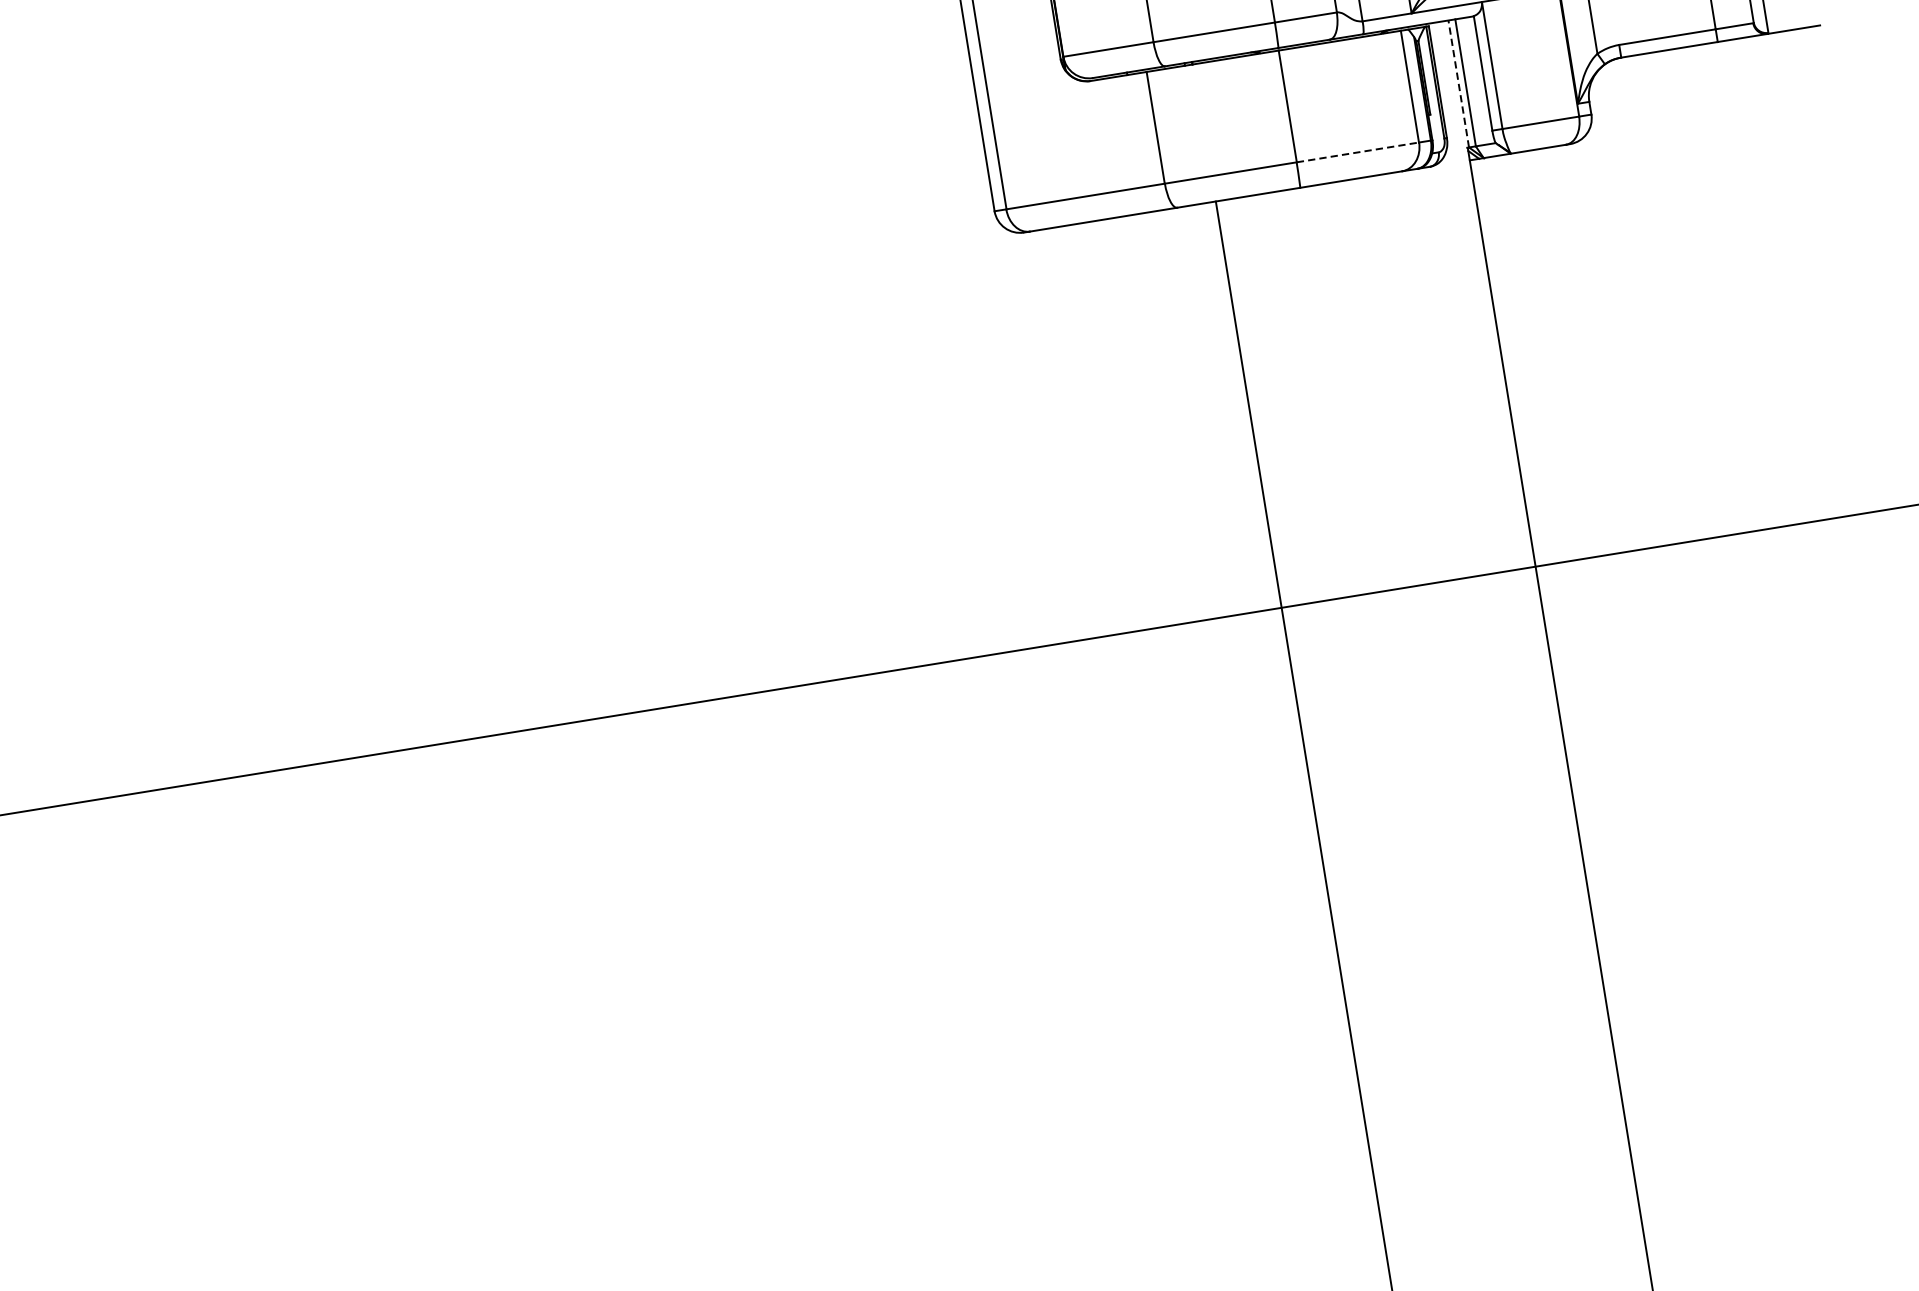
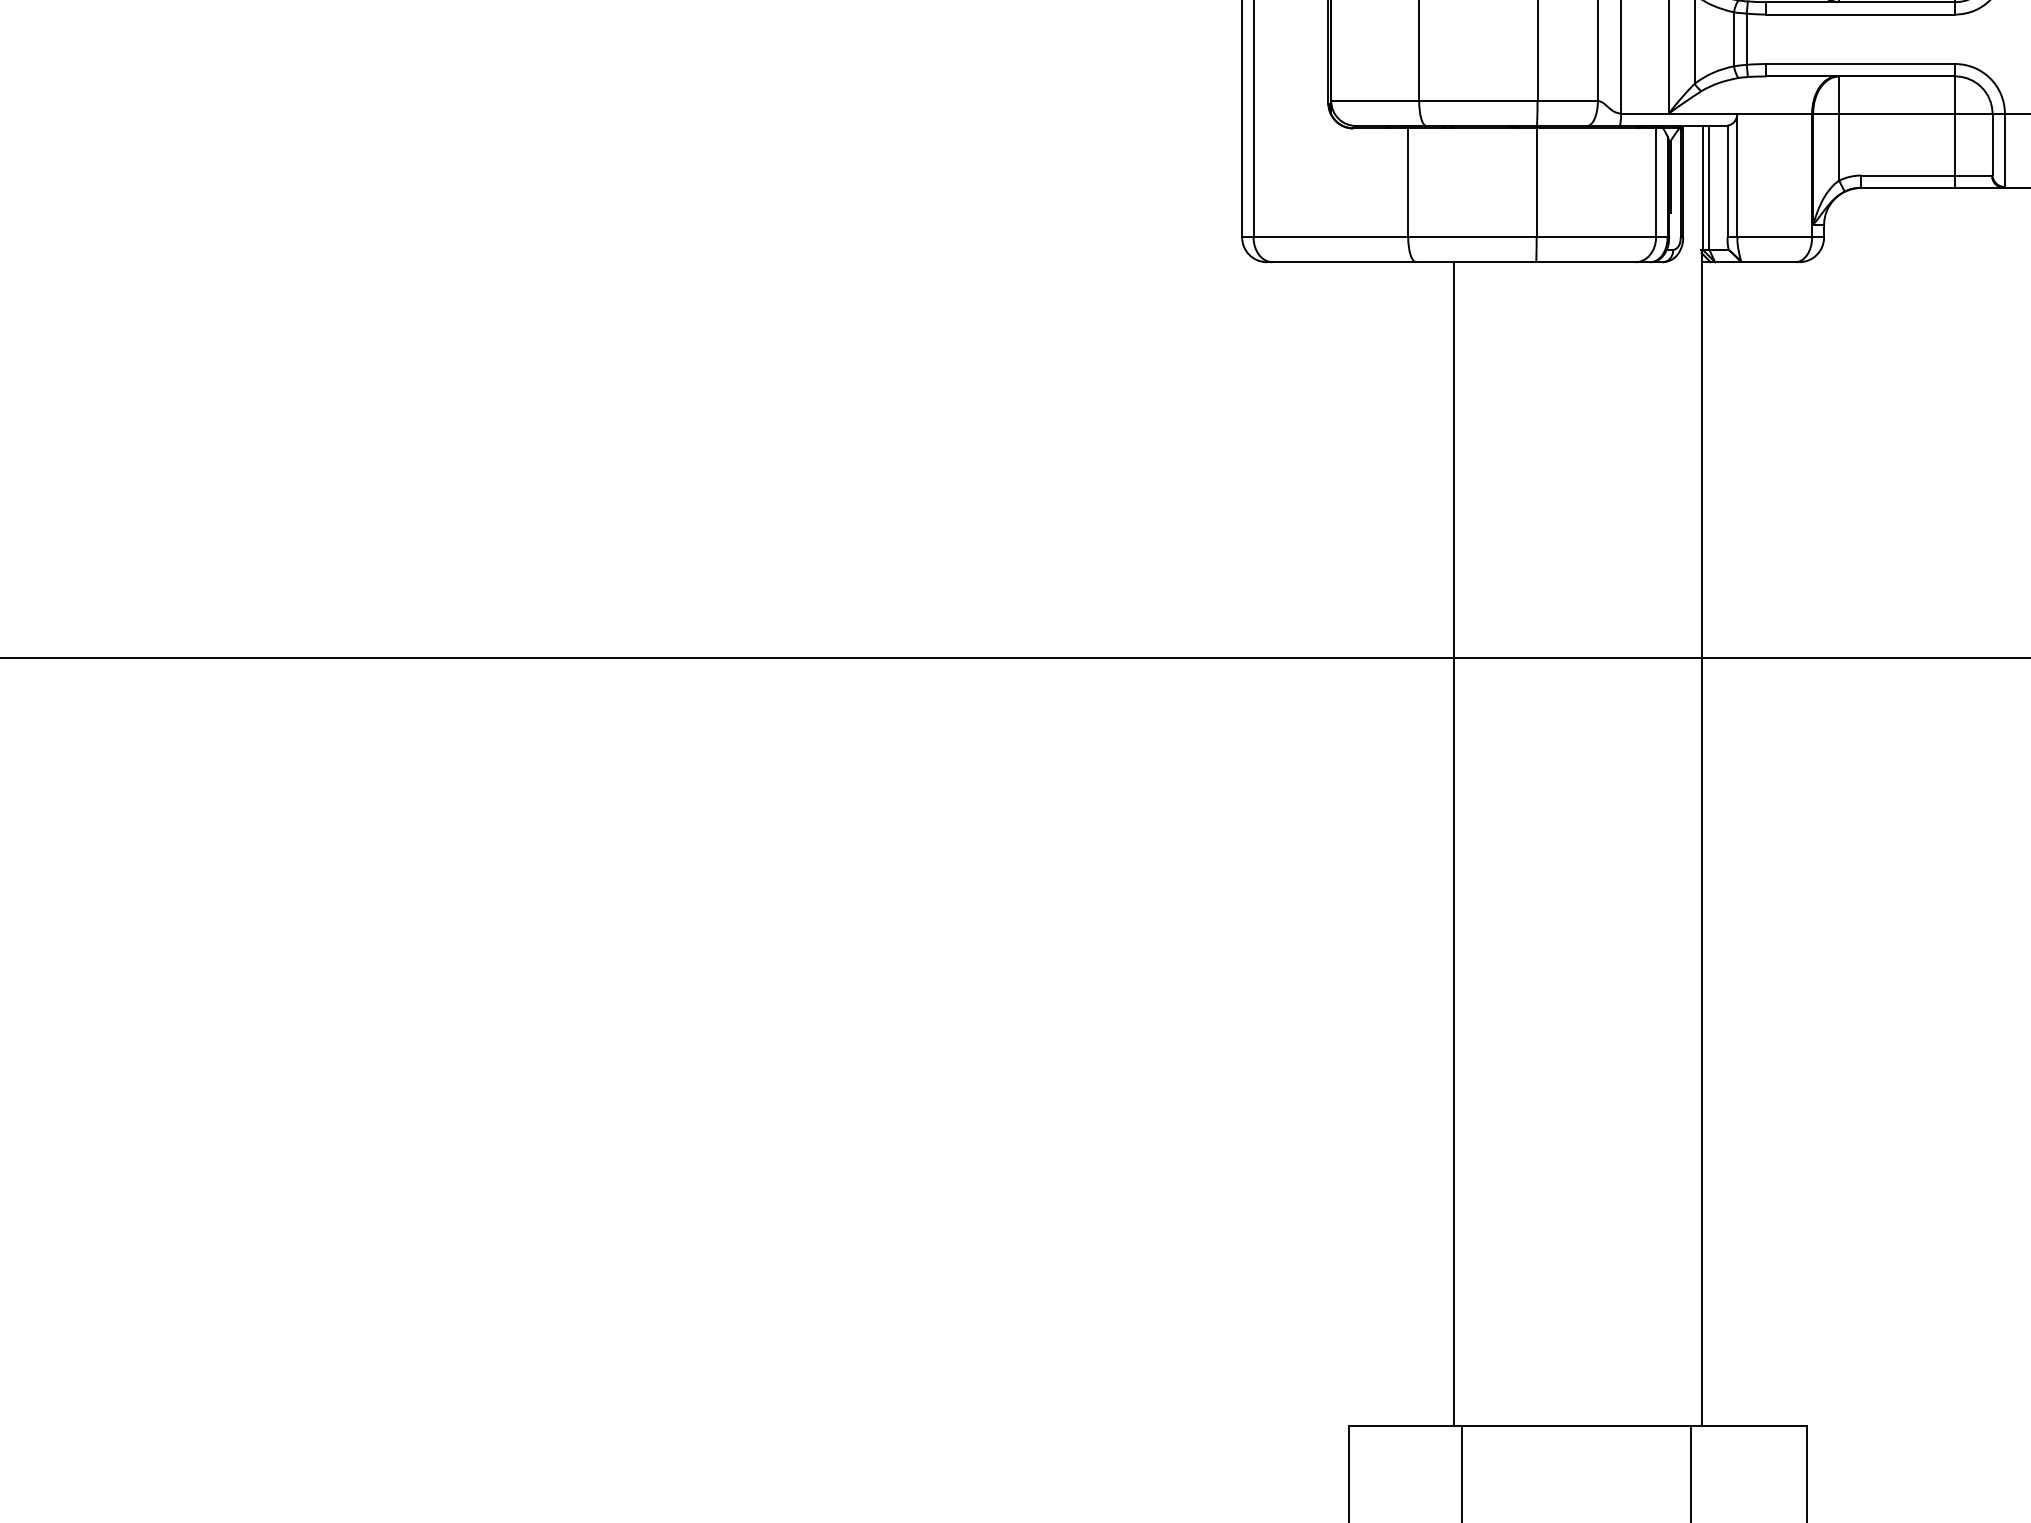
line: (1458, 83) -> (1702, 187), dashed -> solid
line: (1358, 152) -> (1596, 237), dashed -> solid

